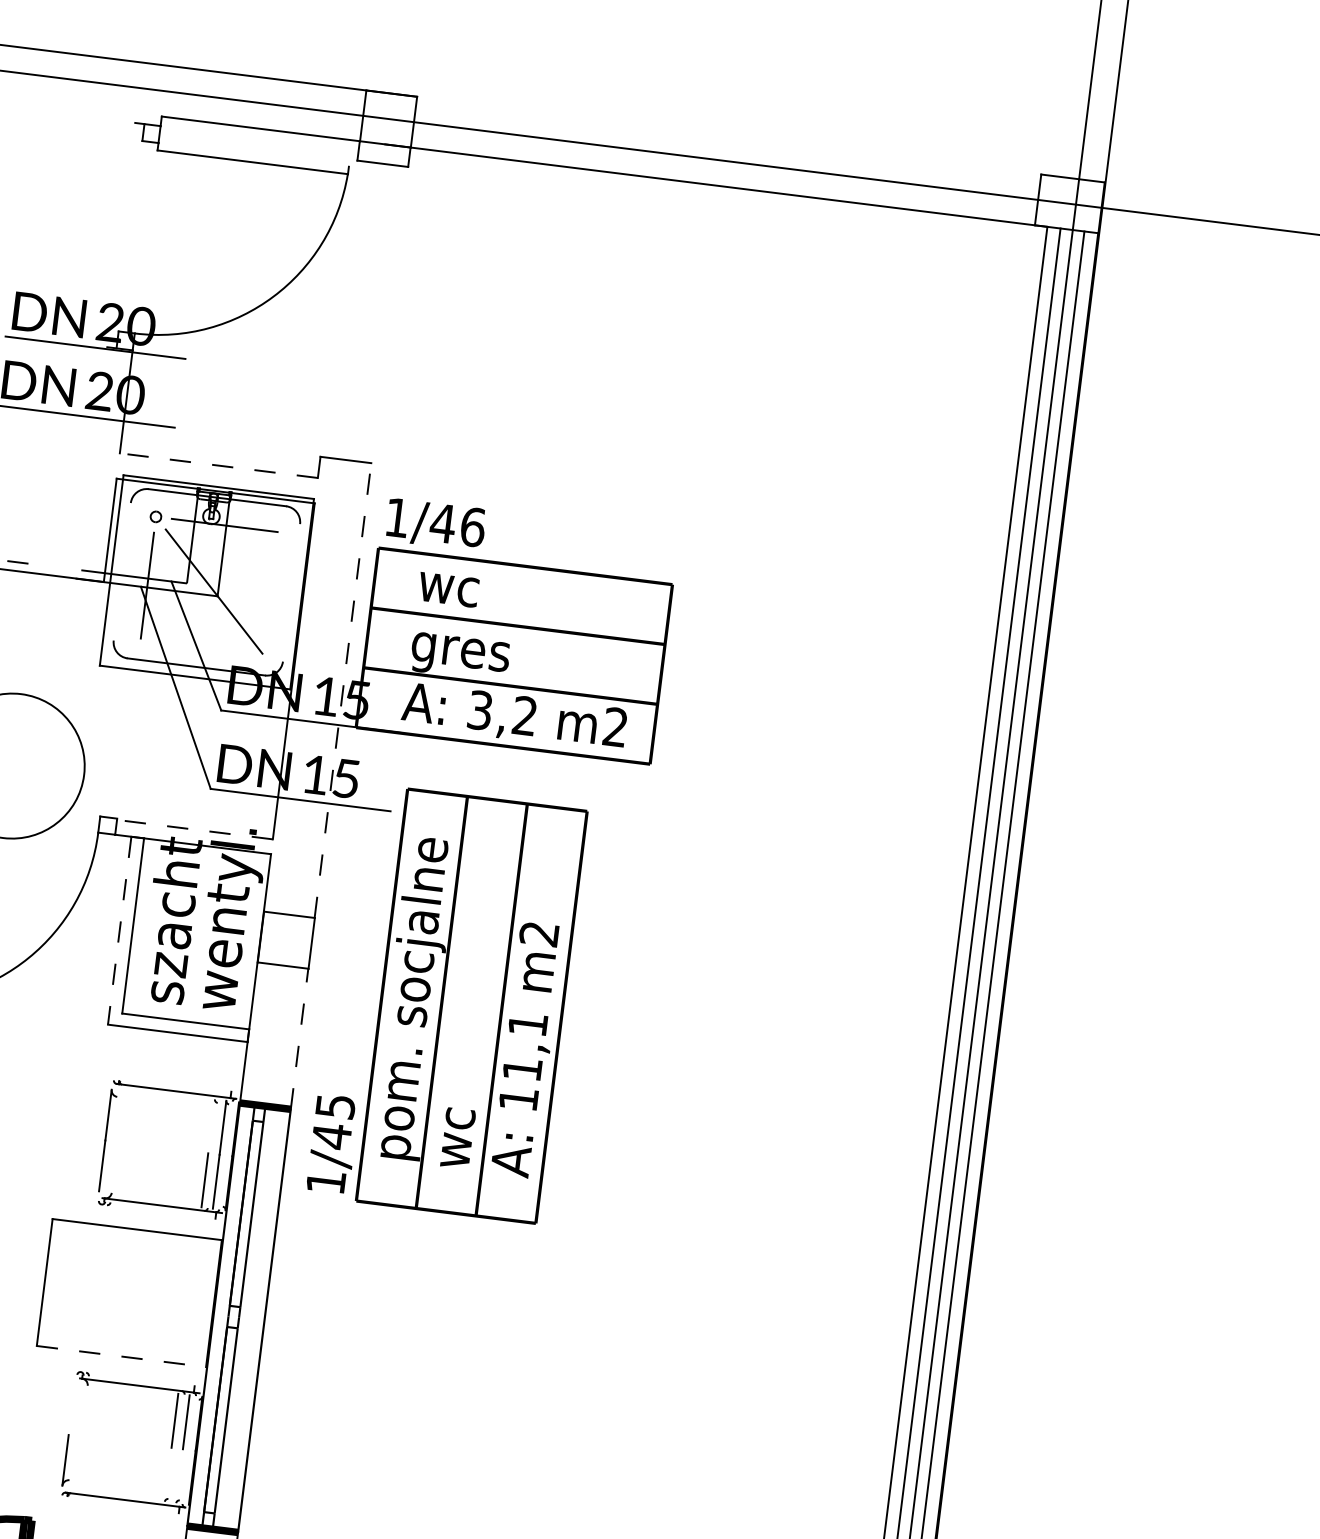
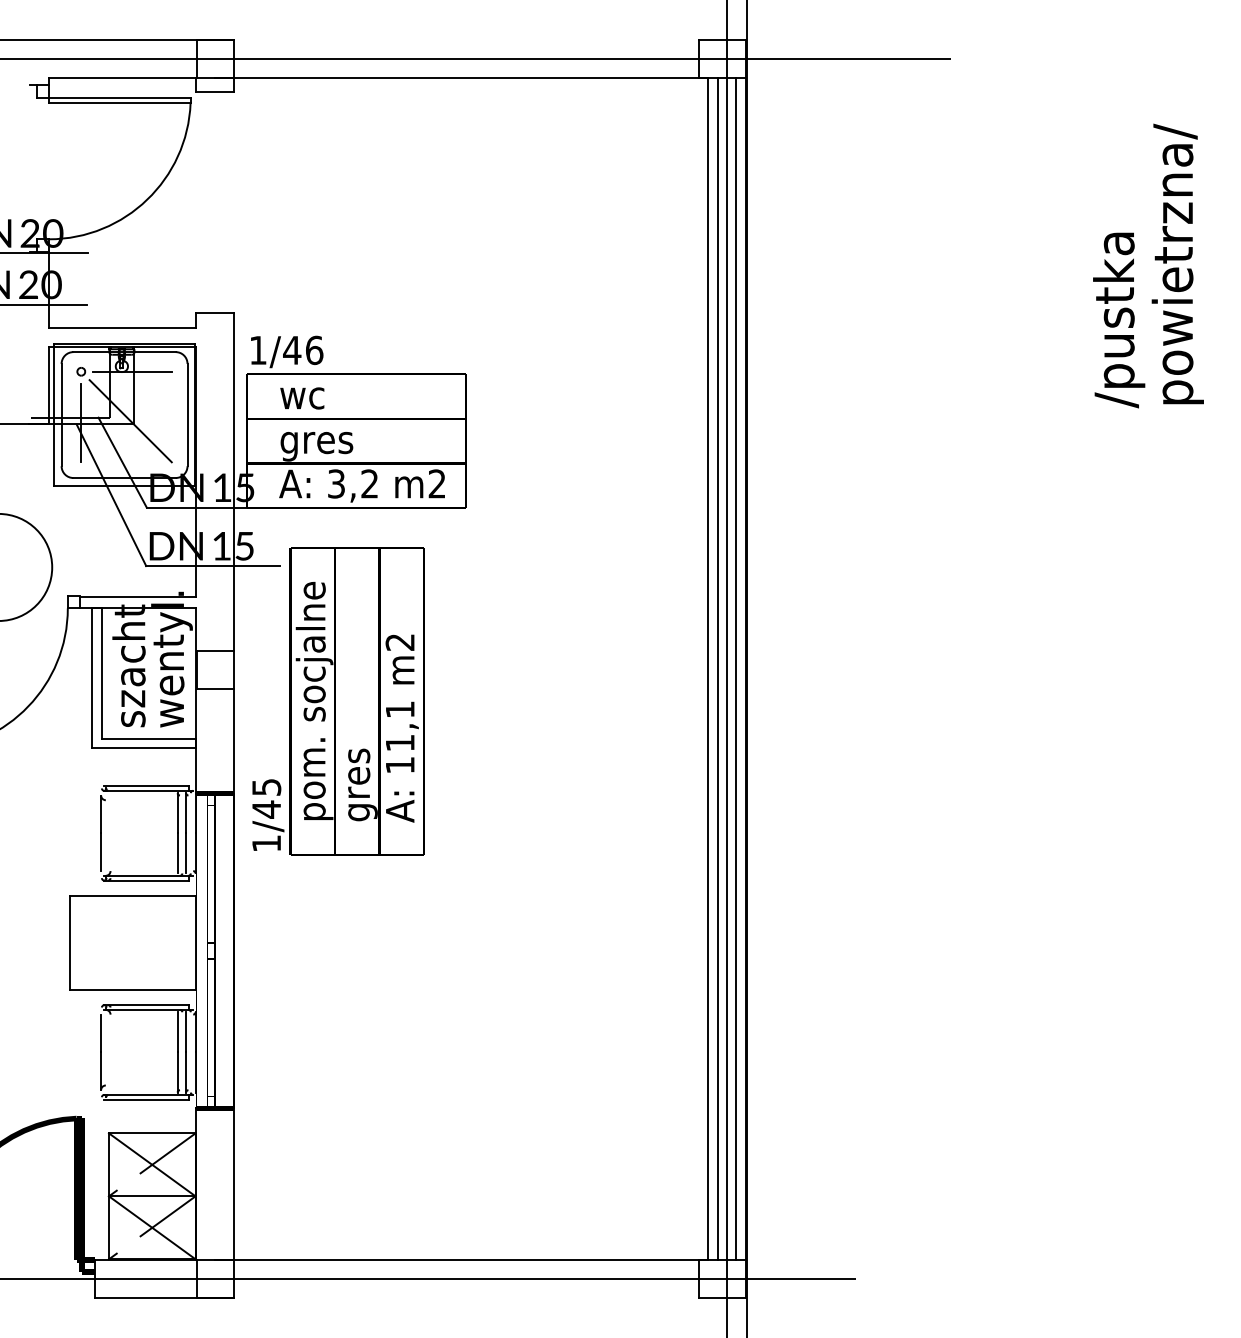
line: (253, 154) -> (119, 97), added
line: (218, 465) -> (122, 328), dashed -> solid
line: (122, 571) -> (61, 414), added
line: (291, 592) -> (187, 414), added
line: (343, 690) -> (234, 481), dashed -> solid
line: (195, 829) -> (138, 597), dashed -> solid
line: (119, 931) -> (92, 678), dashed -> solid
line: (300, 1038) -> (234, 740), dashed -> solid
line: (174, 1085) -> (146, 786), added
text: (464, 1118) -> (362, 784), wc -> gres
line: (211, 1126) -> (177, 813), added
line: (158, 1211) -> (146, 880), added
line: (121, 1357) -> (132, 990), dashed -> solid
line: (137, 1379) -> (146, 1005), added
line: (72, 1409) -> (101, 1033), added
line: (167, 1474) -> (177, 1072), added
line: (180, 1476) -> (186, 1072), added
line: (121, 1505) -> (146, 1099), added

